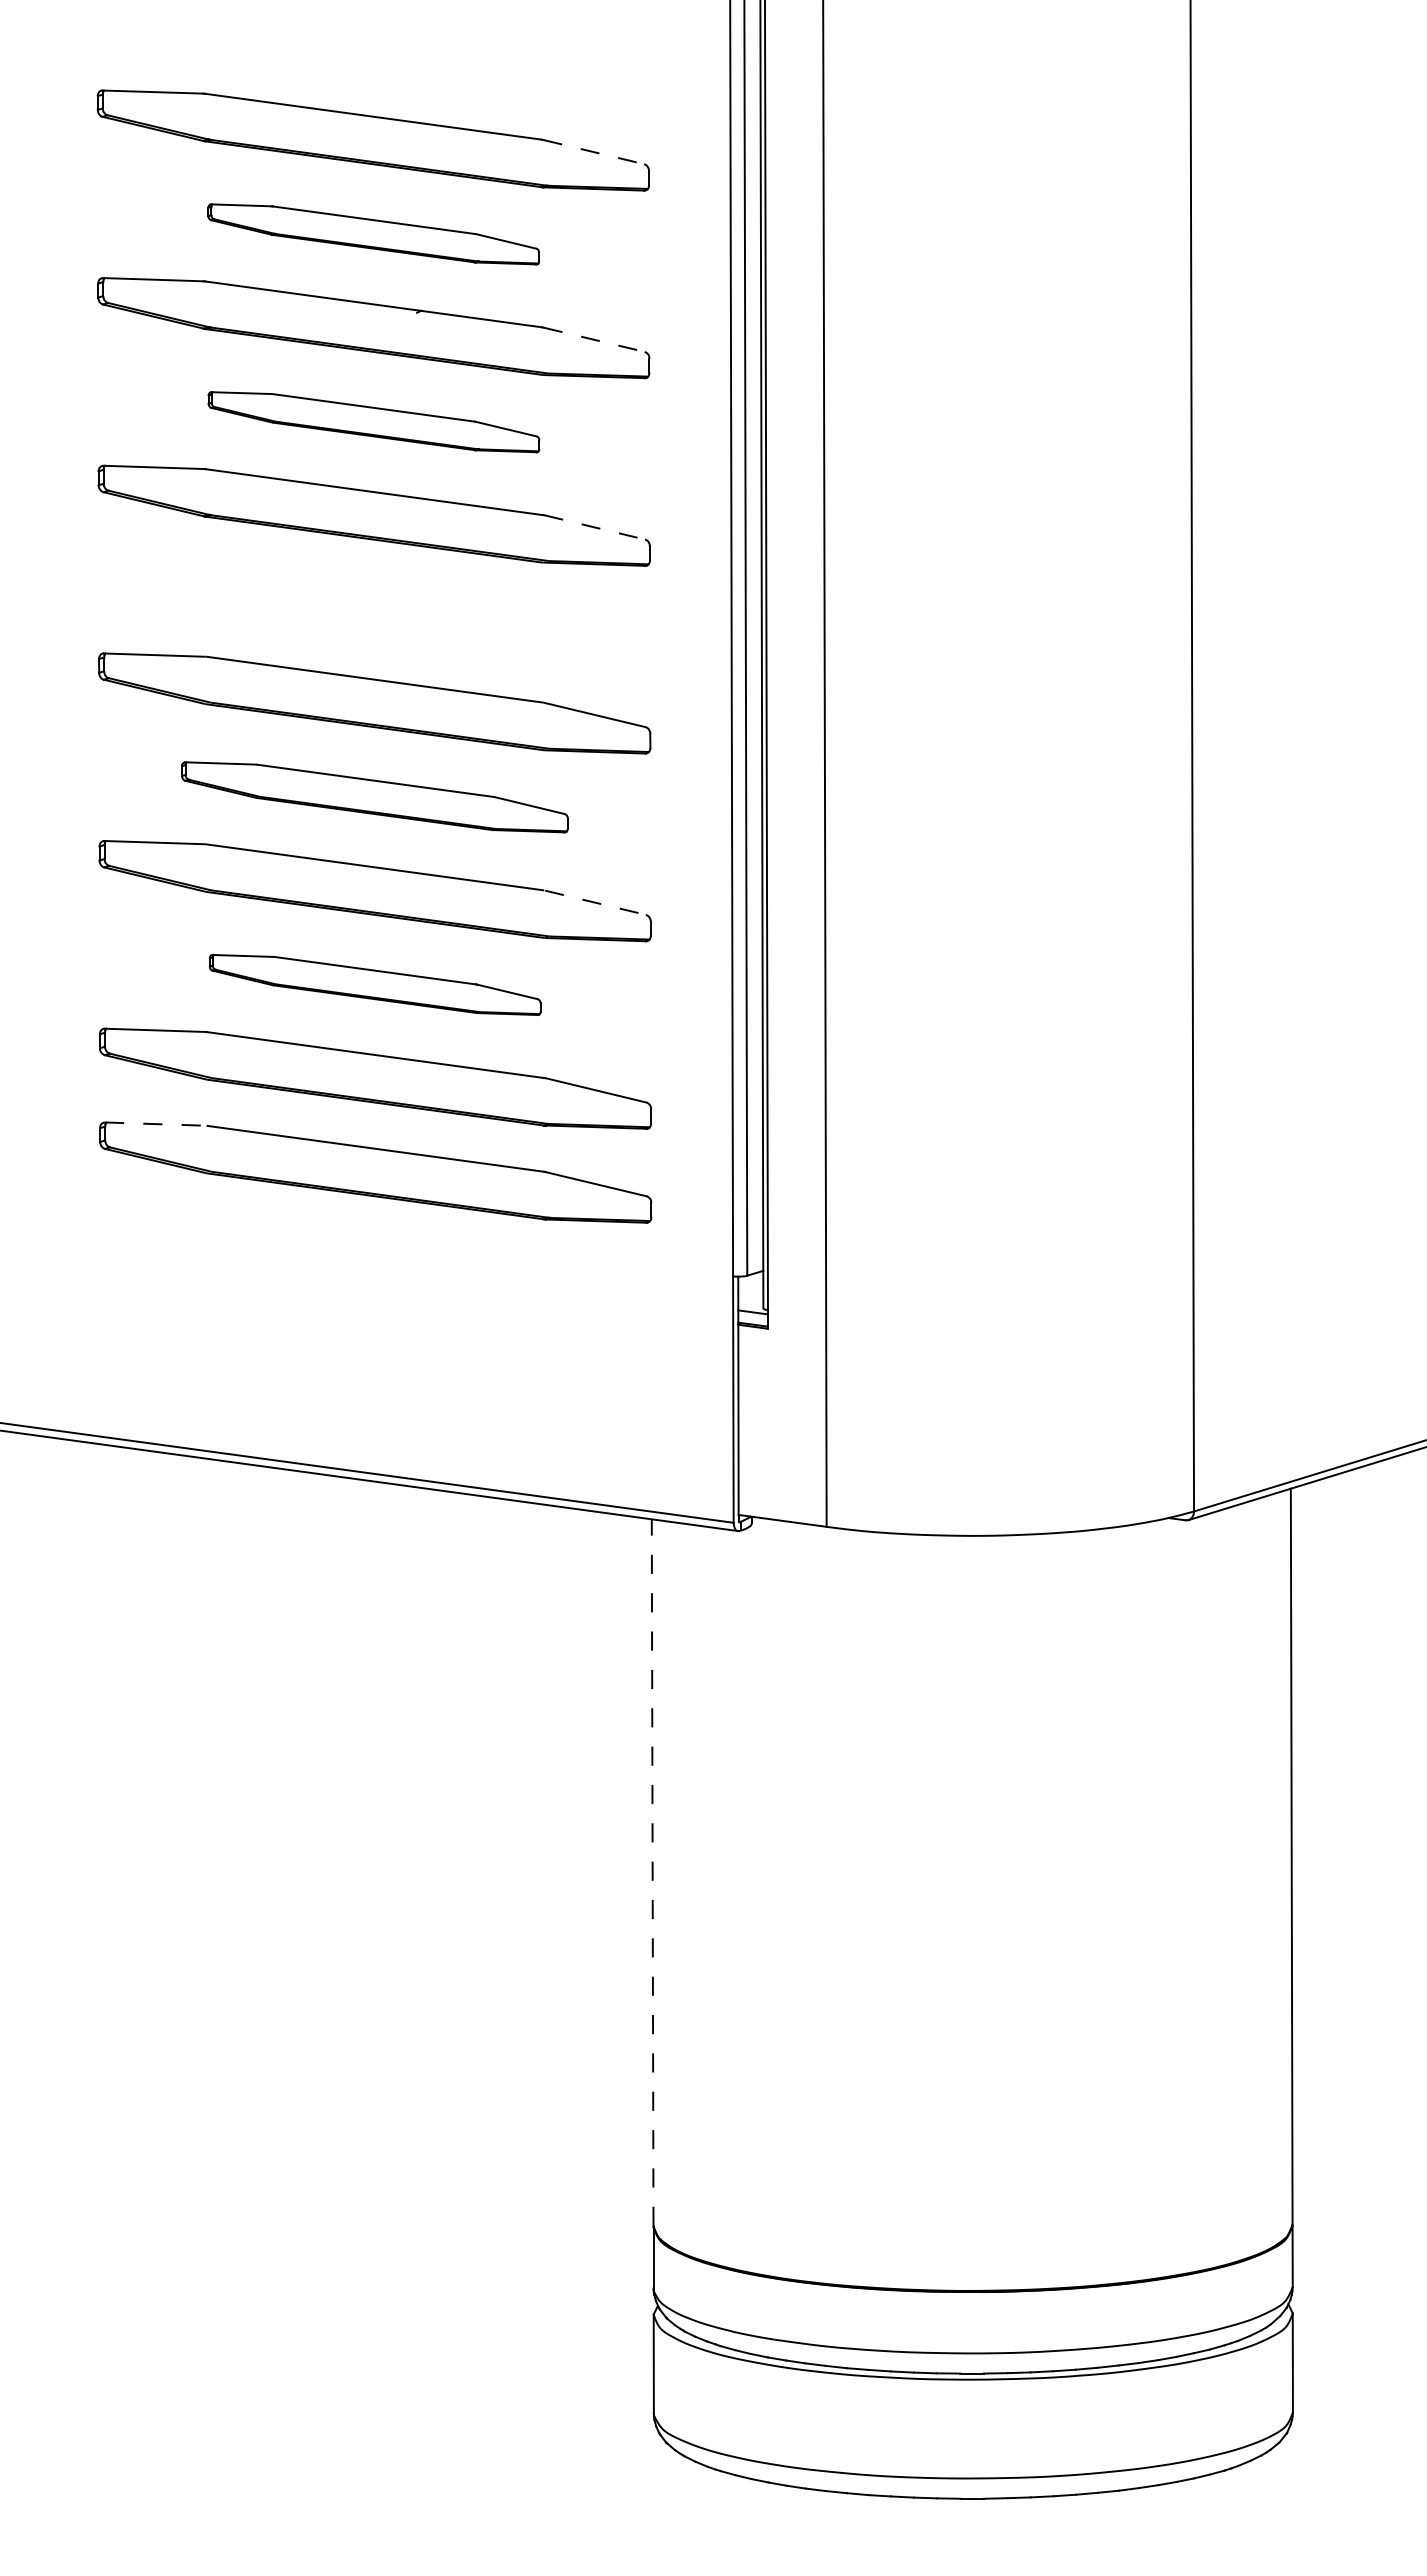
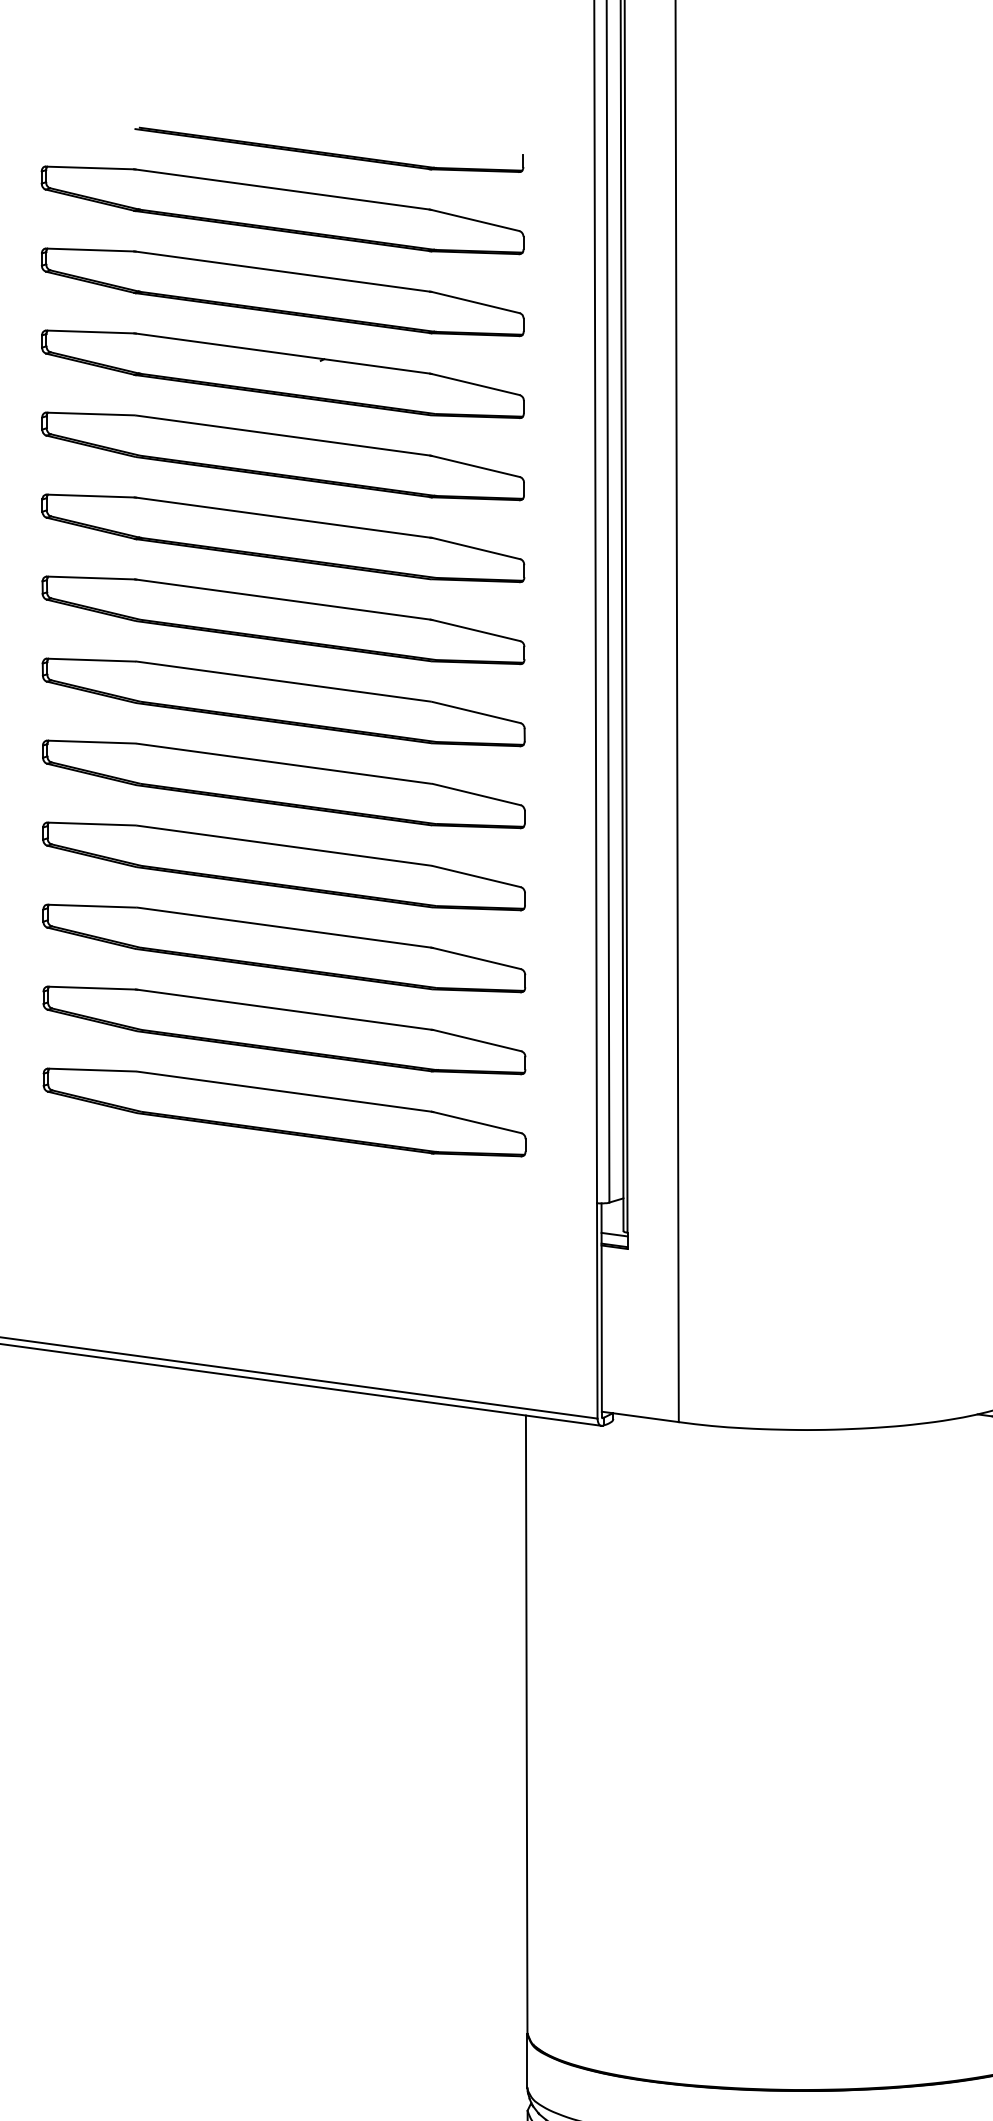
part: (426, 71) -> (329, 150), added
line: (593, 152) -> (475, 220), dashed -> solid
part: (373, 234) -> (282, 292), size x1.67
line: (594, 339) -> (475, 384), dashed -> solid
part: (373, 422) -> (282, 456), size x1.67
line: (594, 527) -> (475, 548), dashed -> solid
part: (373, 609) -> (282, 620), added
part: (374, 797) -> (283, 784), size x1.43
line: (595, 902) -> (476, 876), dashed -> solid
part: (374, 984) -> (283, 948), size x1.67
line: (155, 1124) -> (92, 1070), dashed -> solid
line: (652, 1872) -> (526, 1724), dashed -> solid

